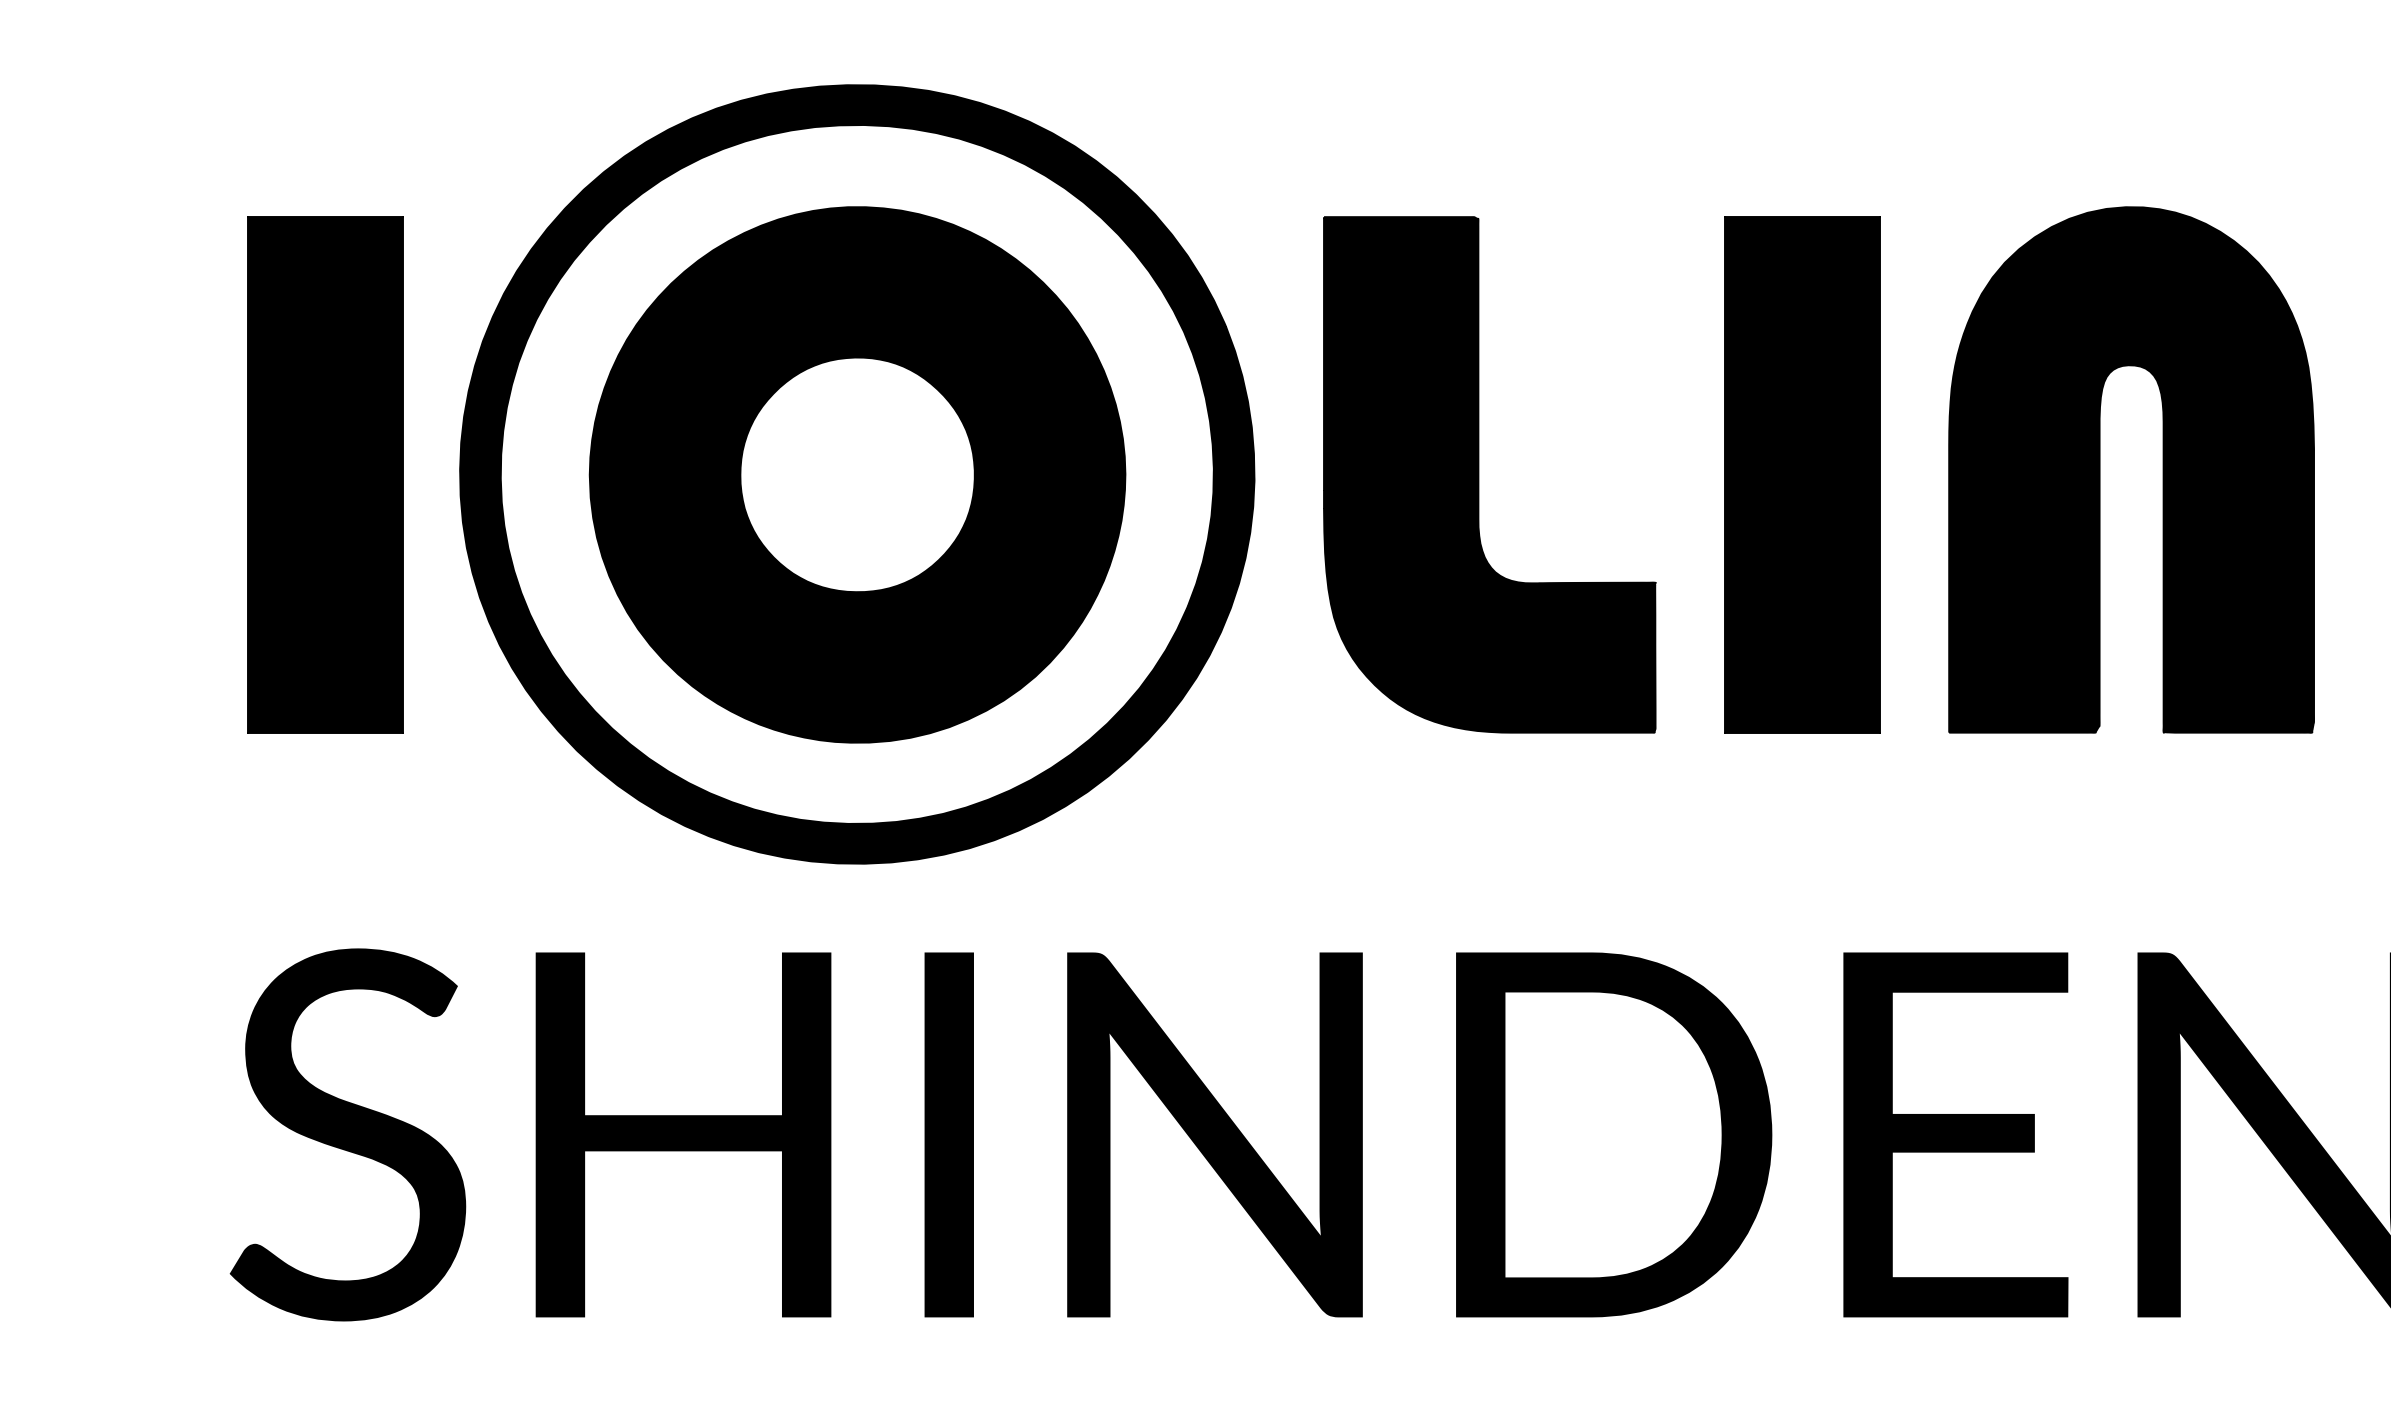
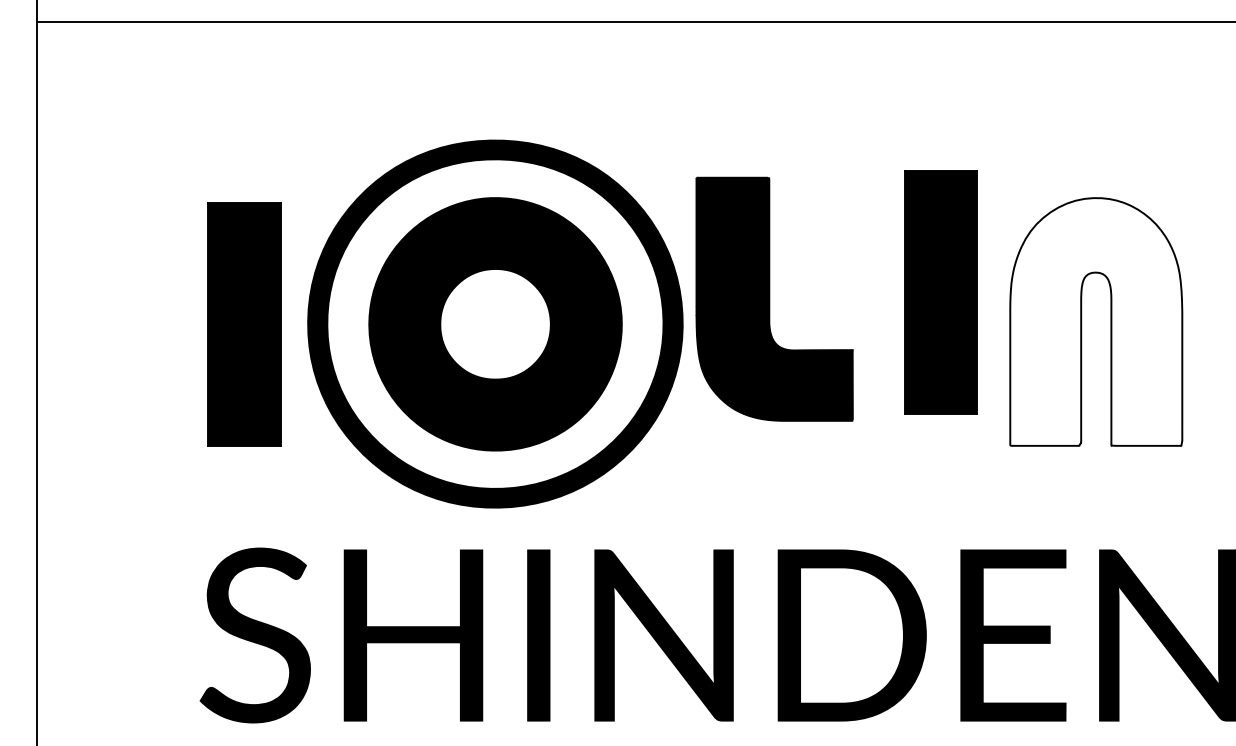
fill: (2132, 468) -> (1096, 321), removed
part: (1489, 473) -> (774, 298), moved
part: (1801, 475) -> (940, 292), moved

